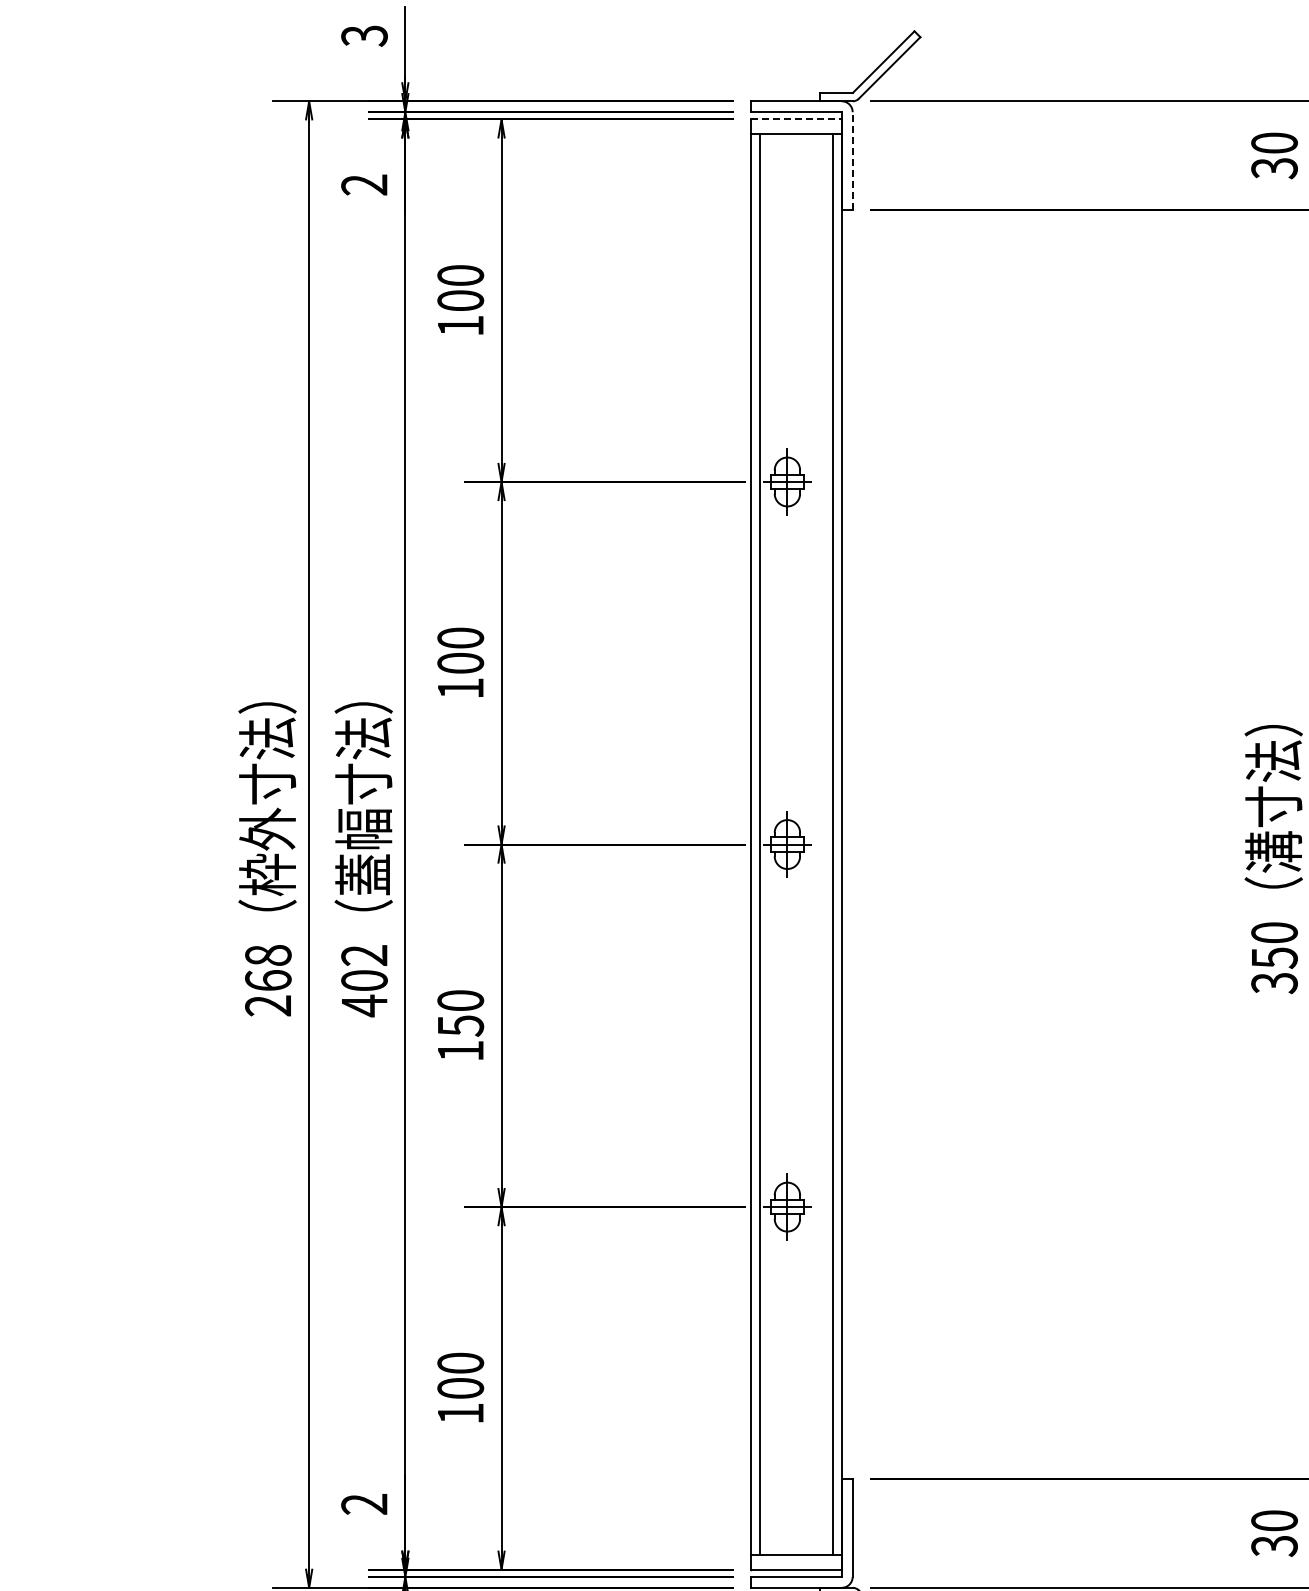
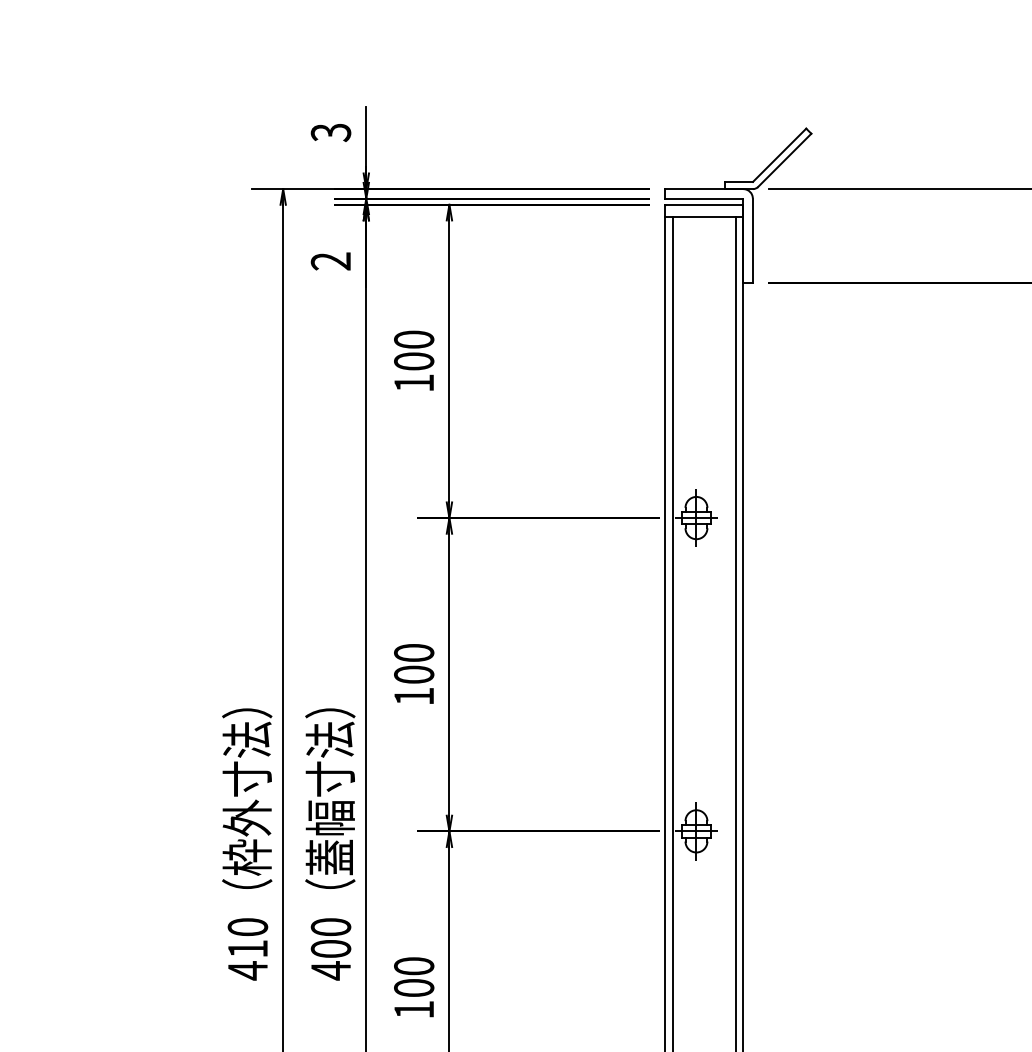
line: (796, 119) -> (704, 204), dashed -> solid
line: (852, 161) -> (752, 241), dashed -> solid
text: (364, 955) -> (331, 927), 402 -> 400
text: (268, 981) -> (248, 949), 268 -> 410
text: (460, 1025) -> (413, 987), 150 -> 100

